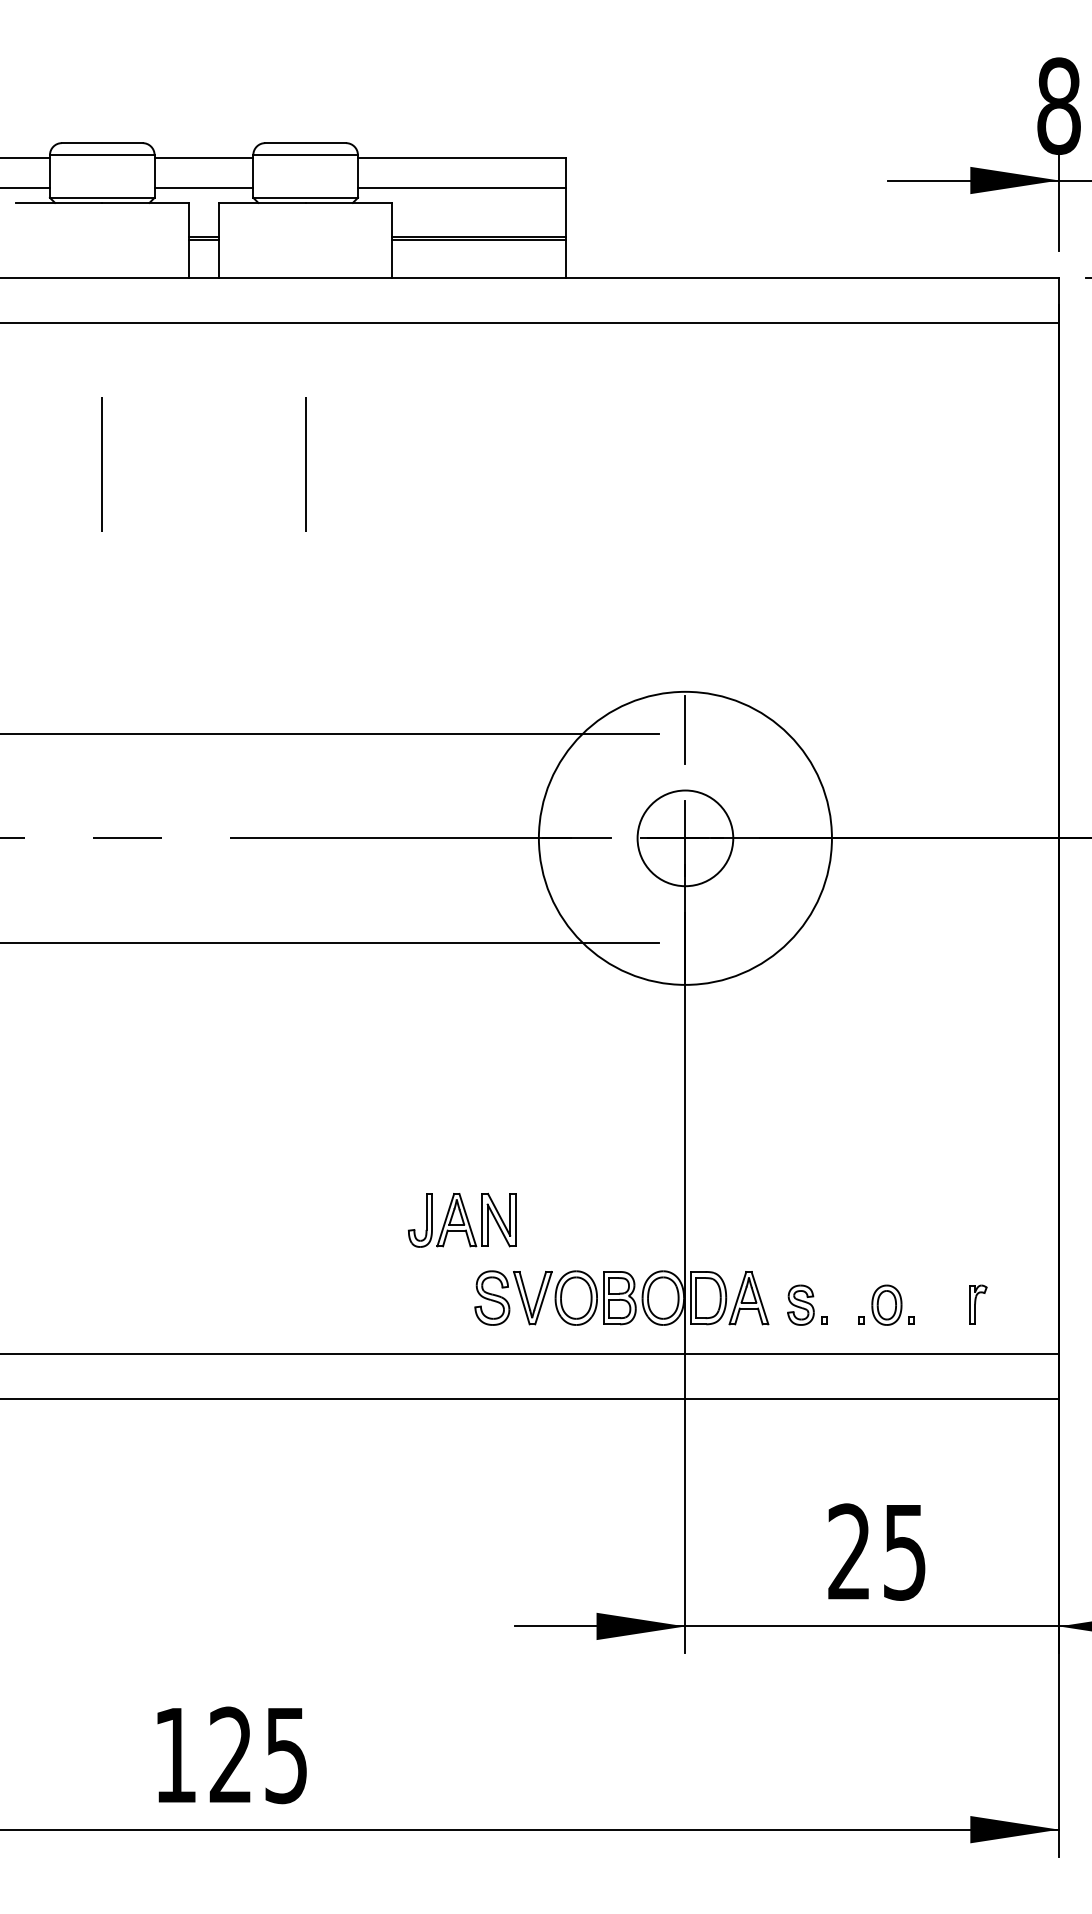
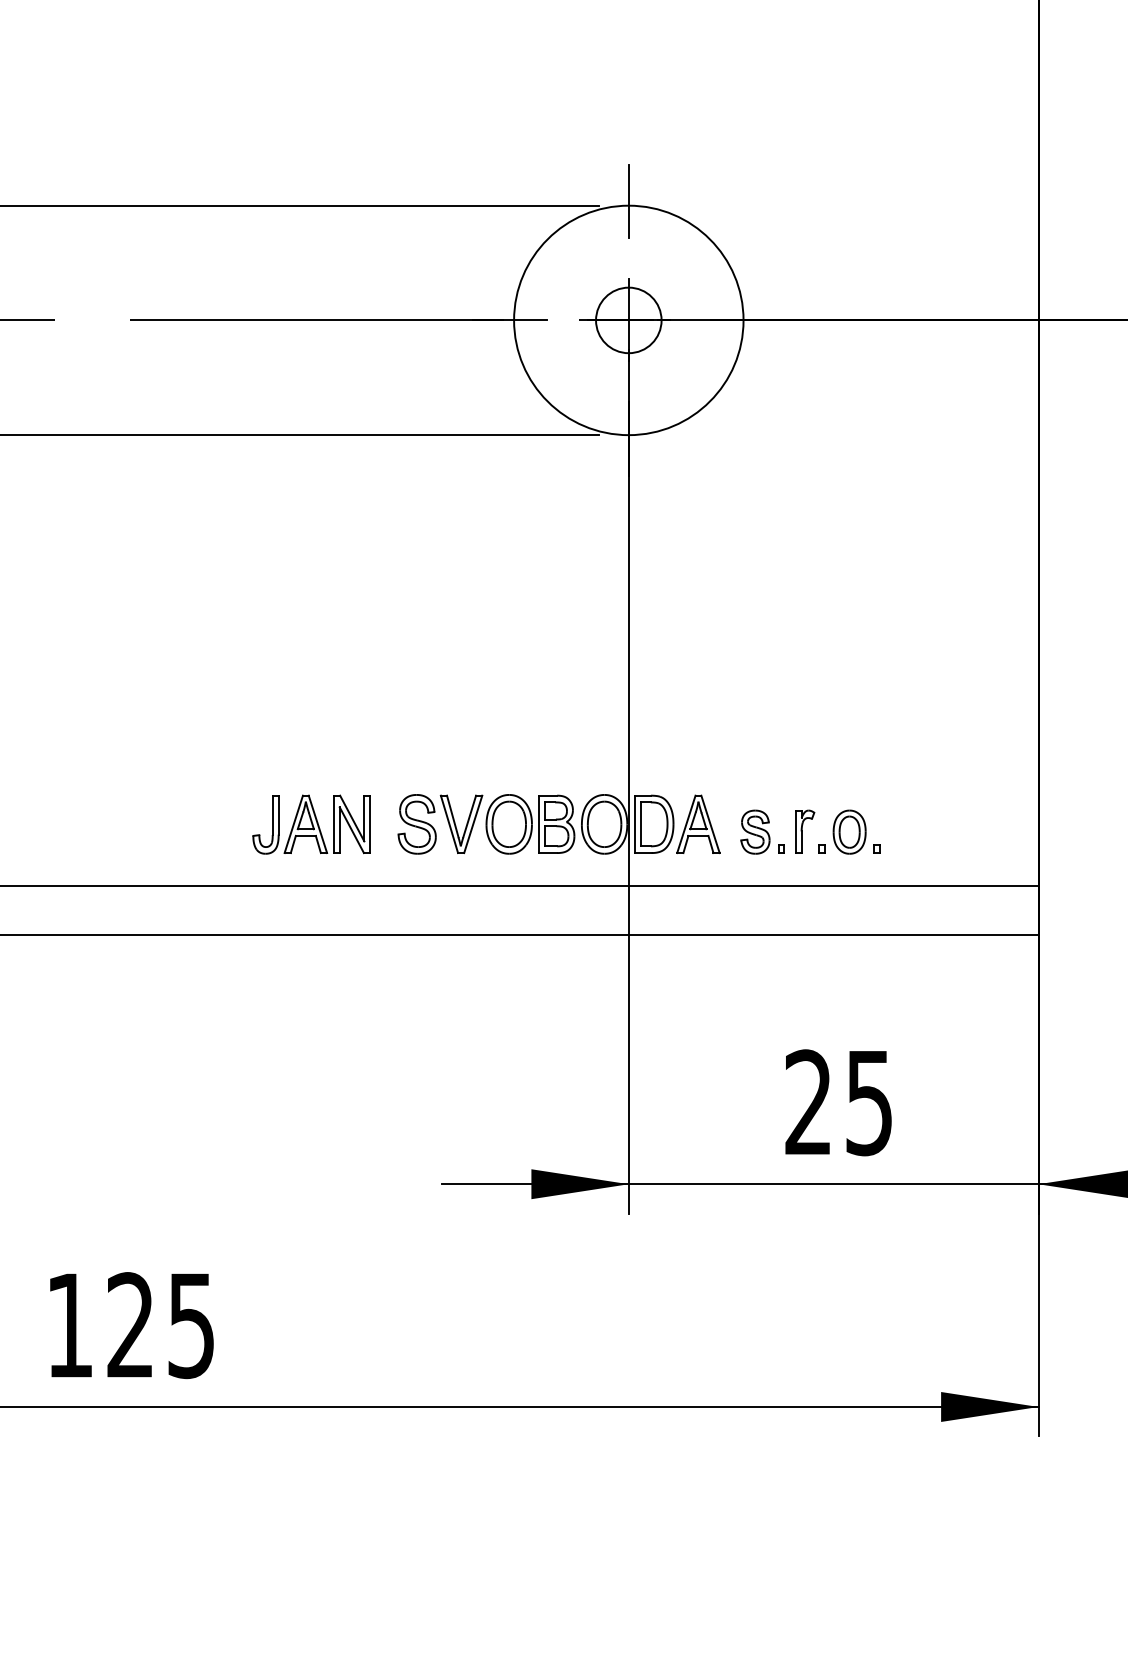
circle: (685, 838) -> (628, 320), size x0.62
circle: (685, 838) -> (628, 320), size x0.71
part: (461, 1219) -> (311, 823), moved
part: (978, 1304) -> (805, 831), moved

